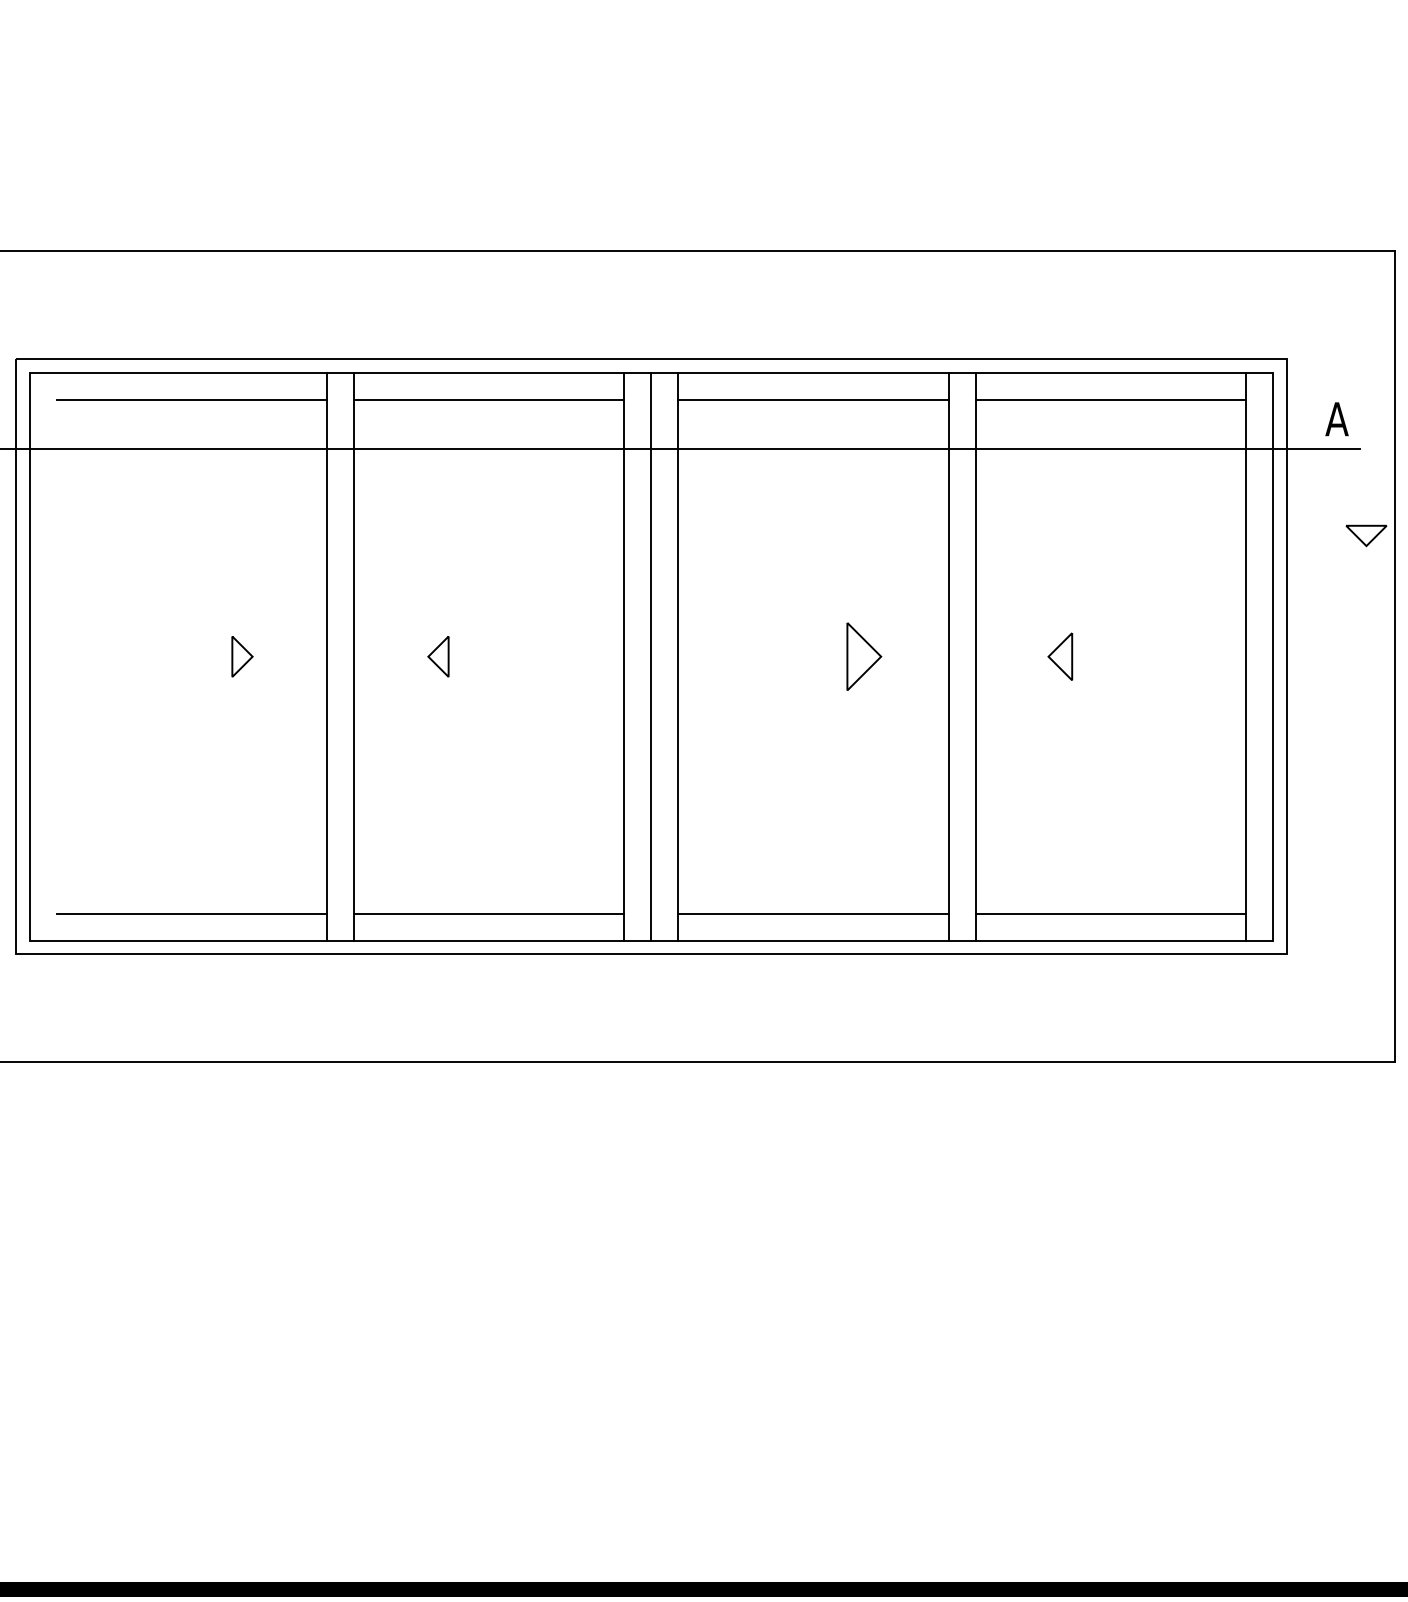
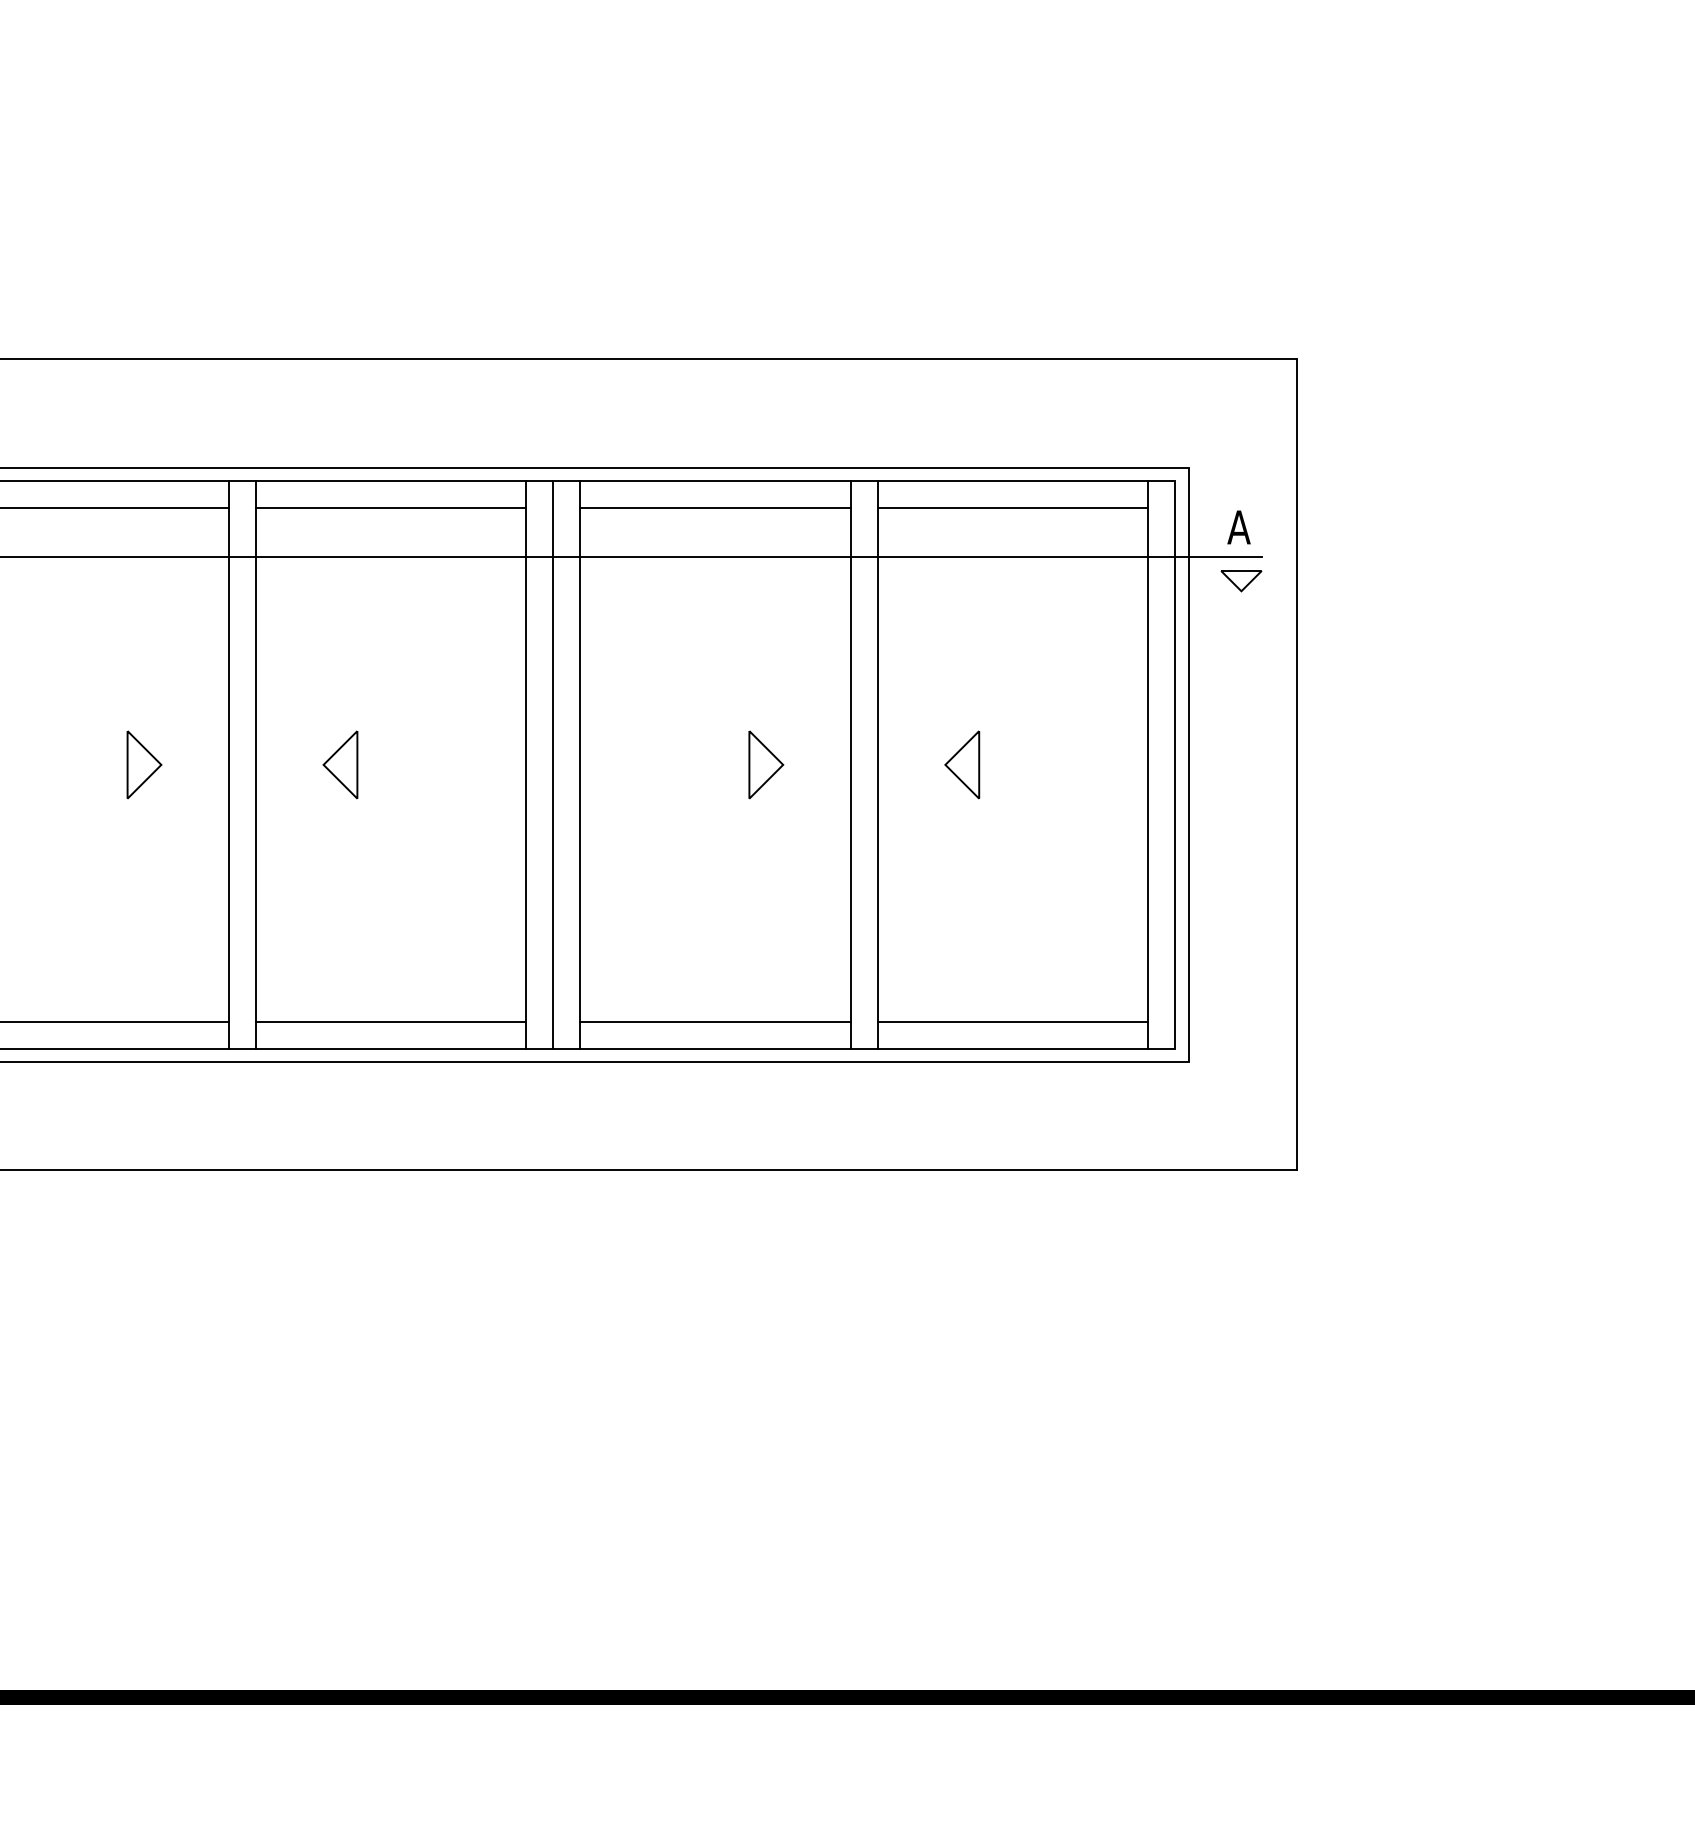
part: (1366, 536) -> (1241, 581), moved
part: (242, 656) -> (144, 764), size x1.67
part: (438, 656) -> (340, 764), size x1.67
part: (1060, 656) -> (962, 764), size x1.43

